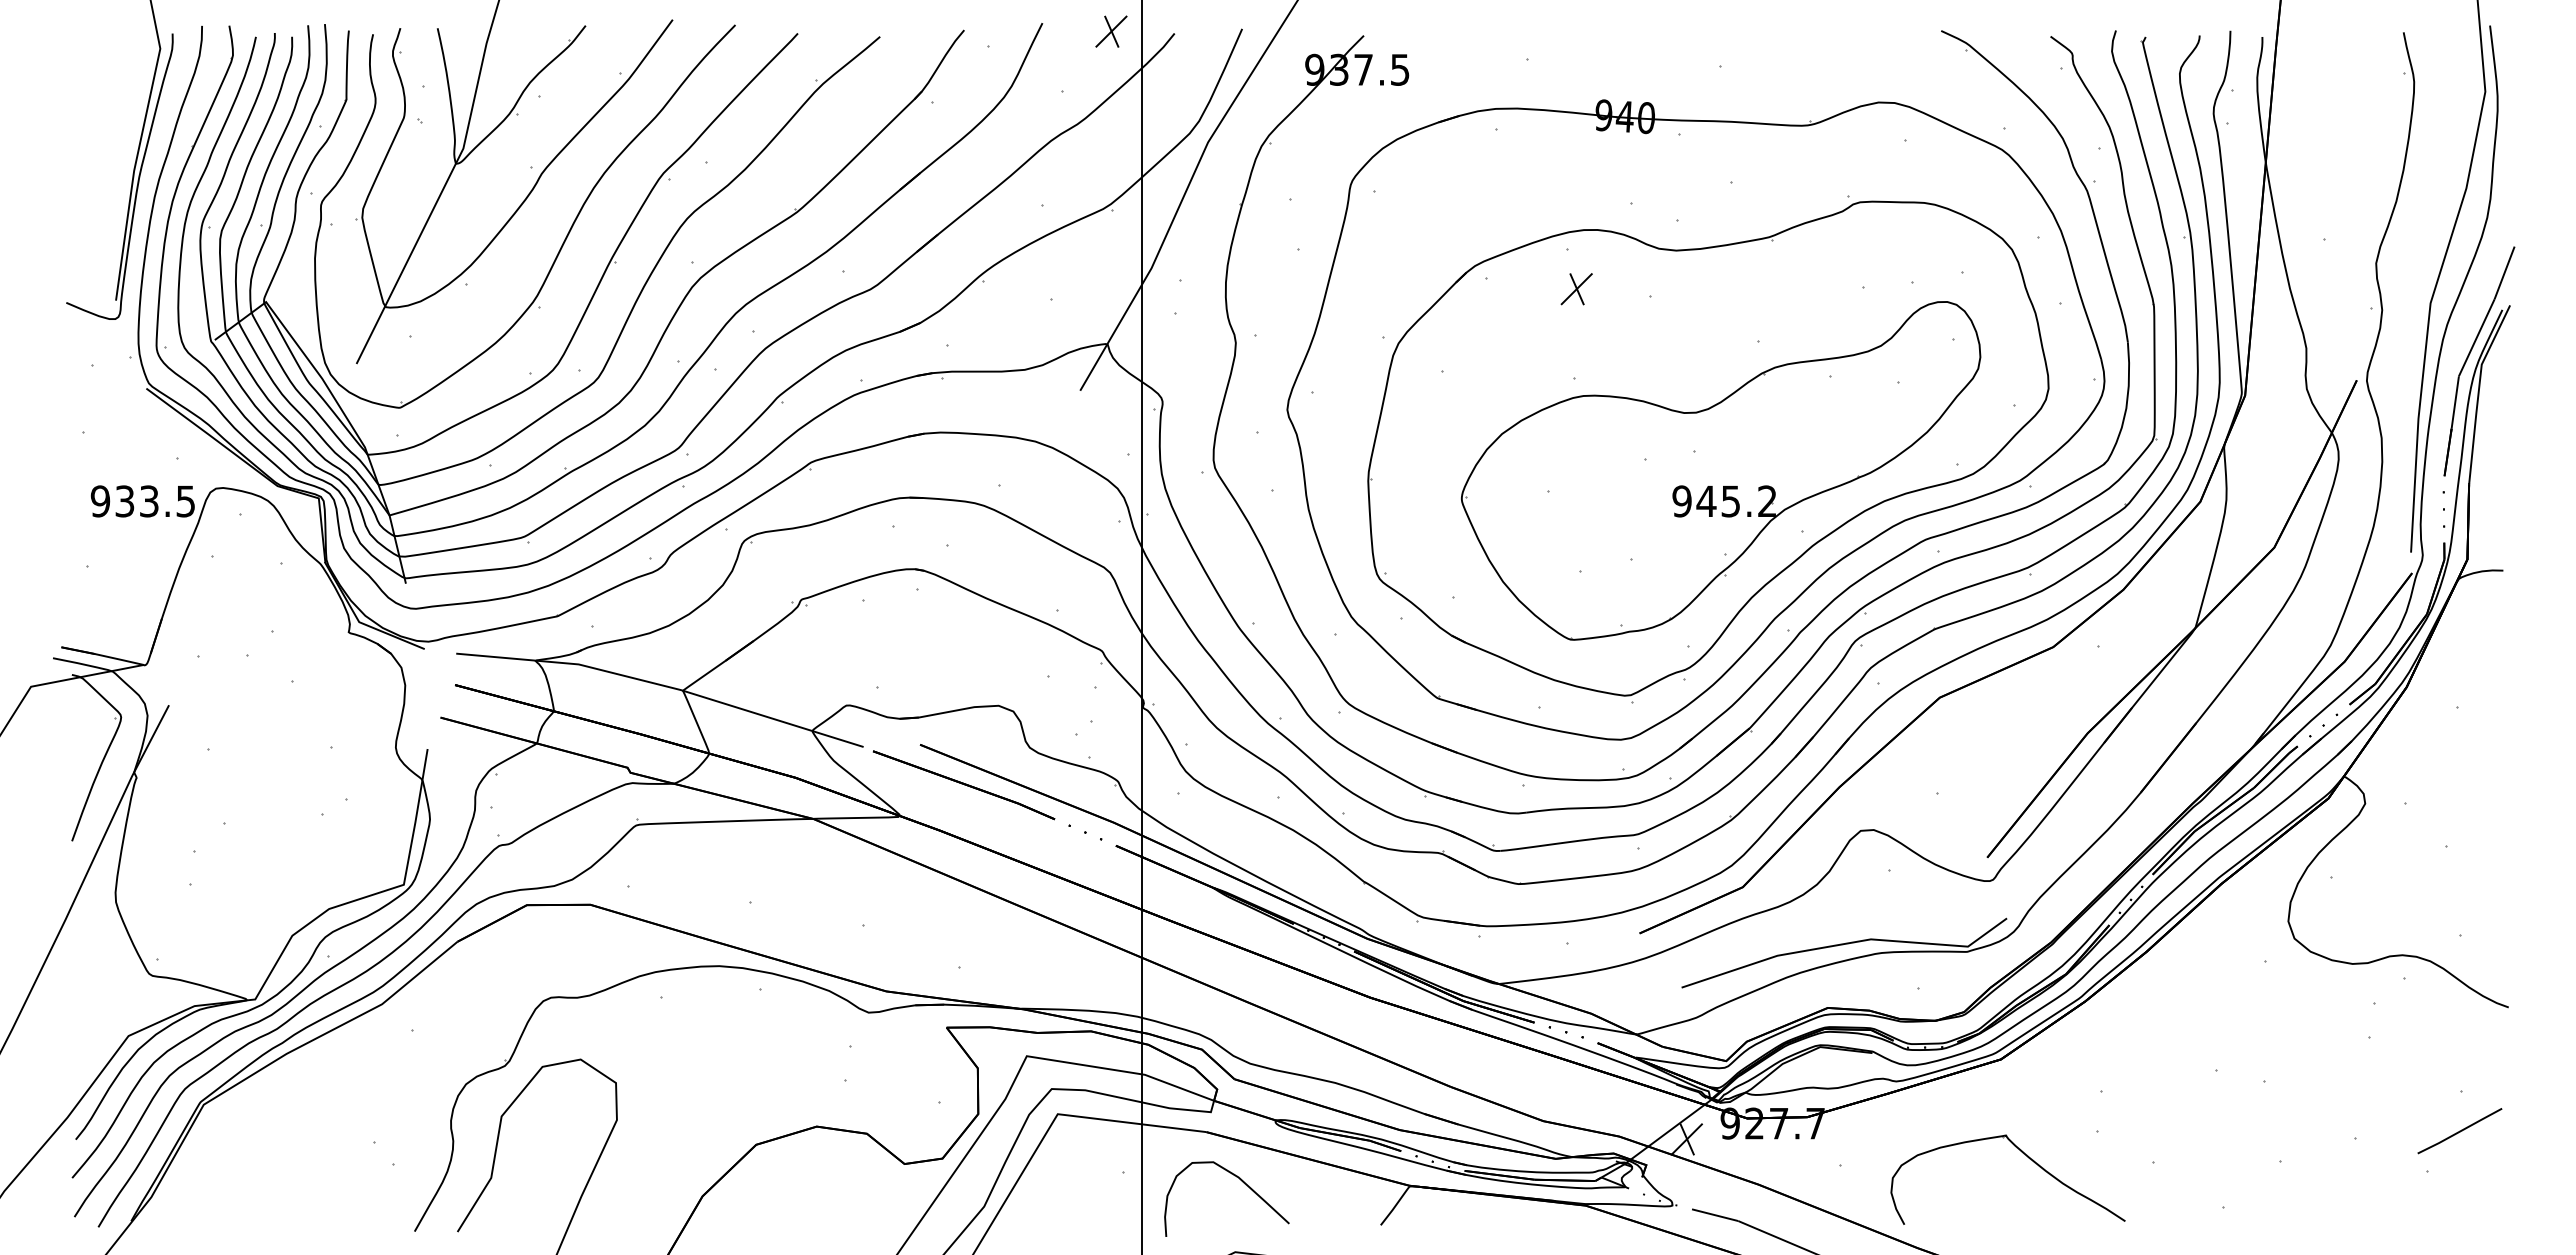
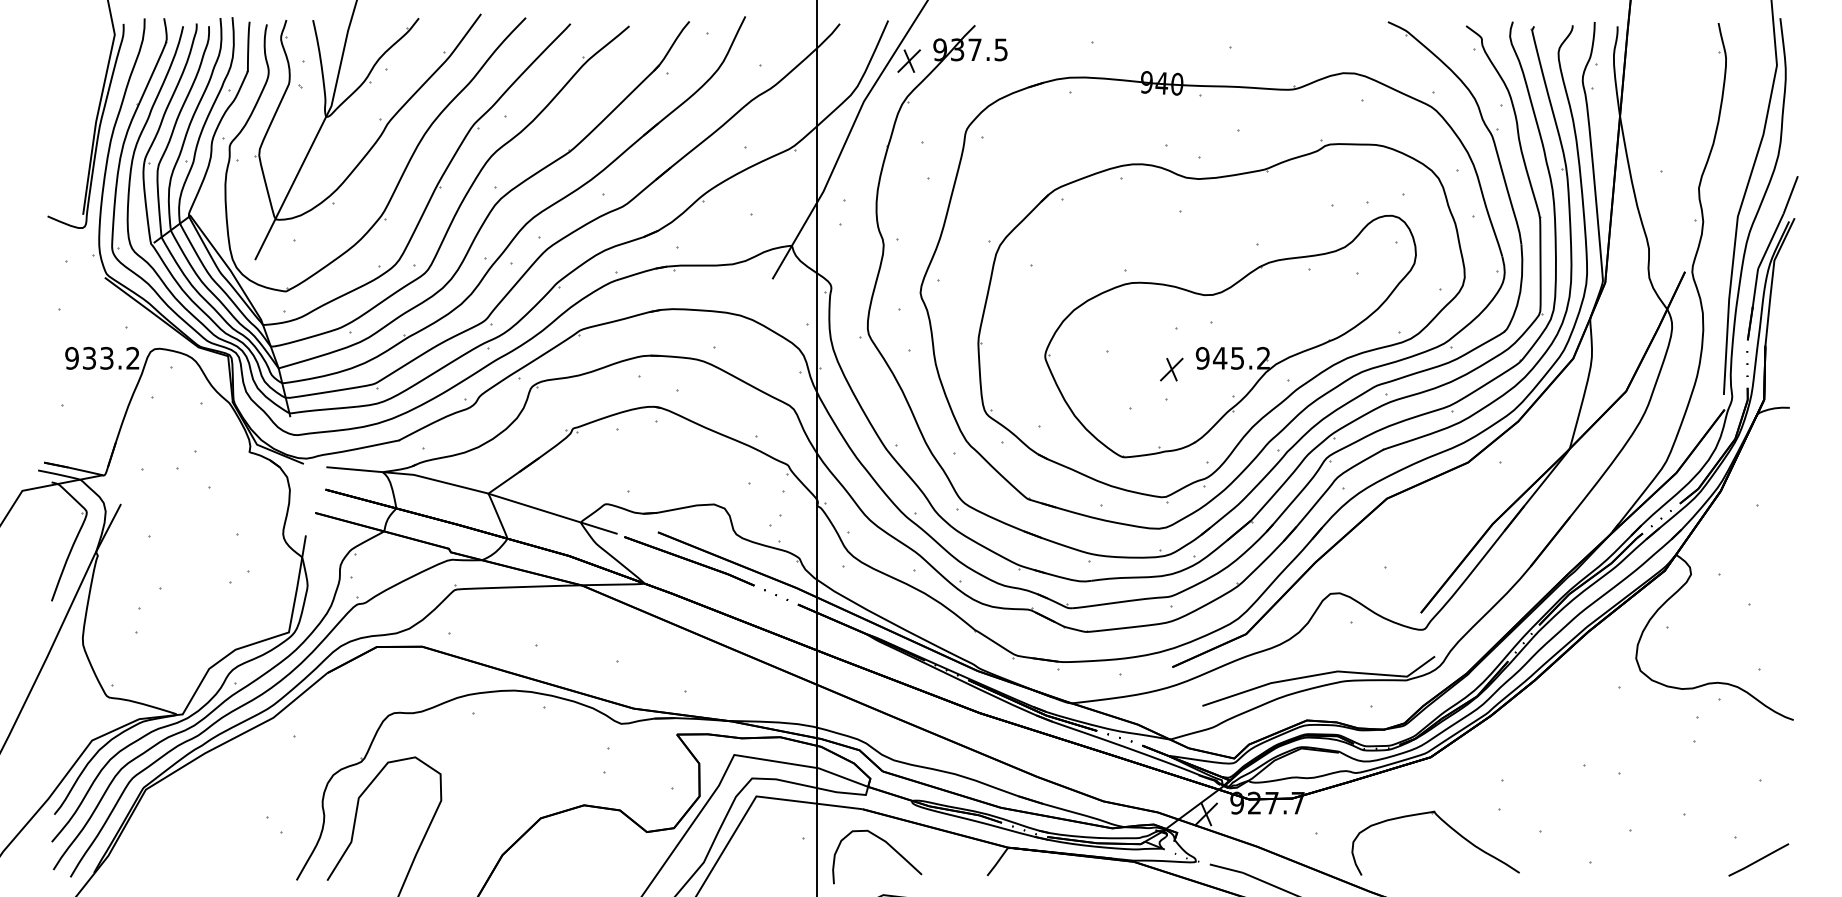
part: (1111, 31) -> (909, 61), moved
part: (1576, 289) -> (1171, 369), moved
text: (185, 501) -> (132, 358), 933.5 -> 933.2
line: (2459, 1131) -> (1758, 860), moved

